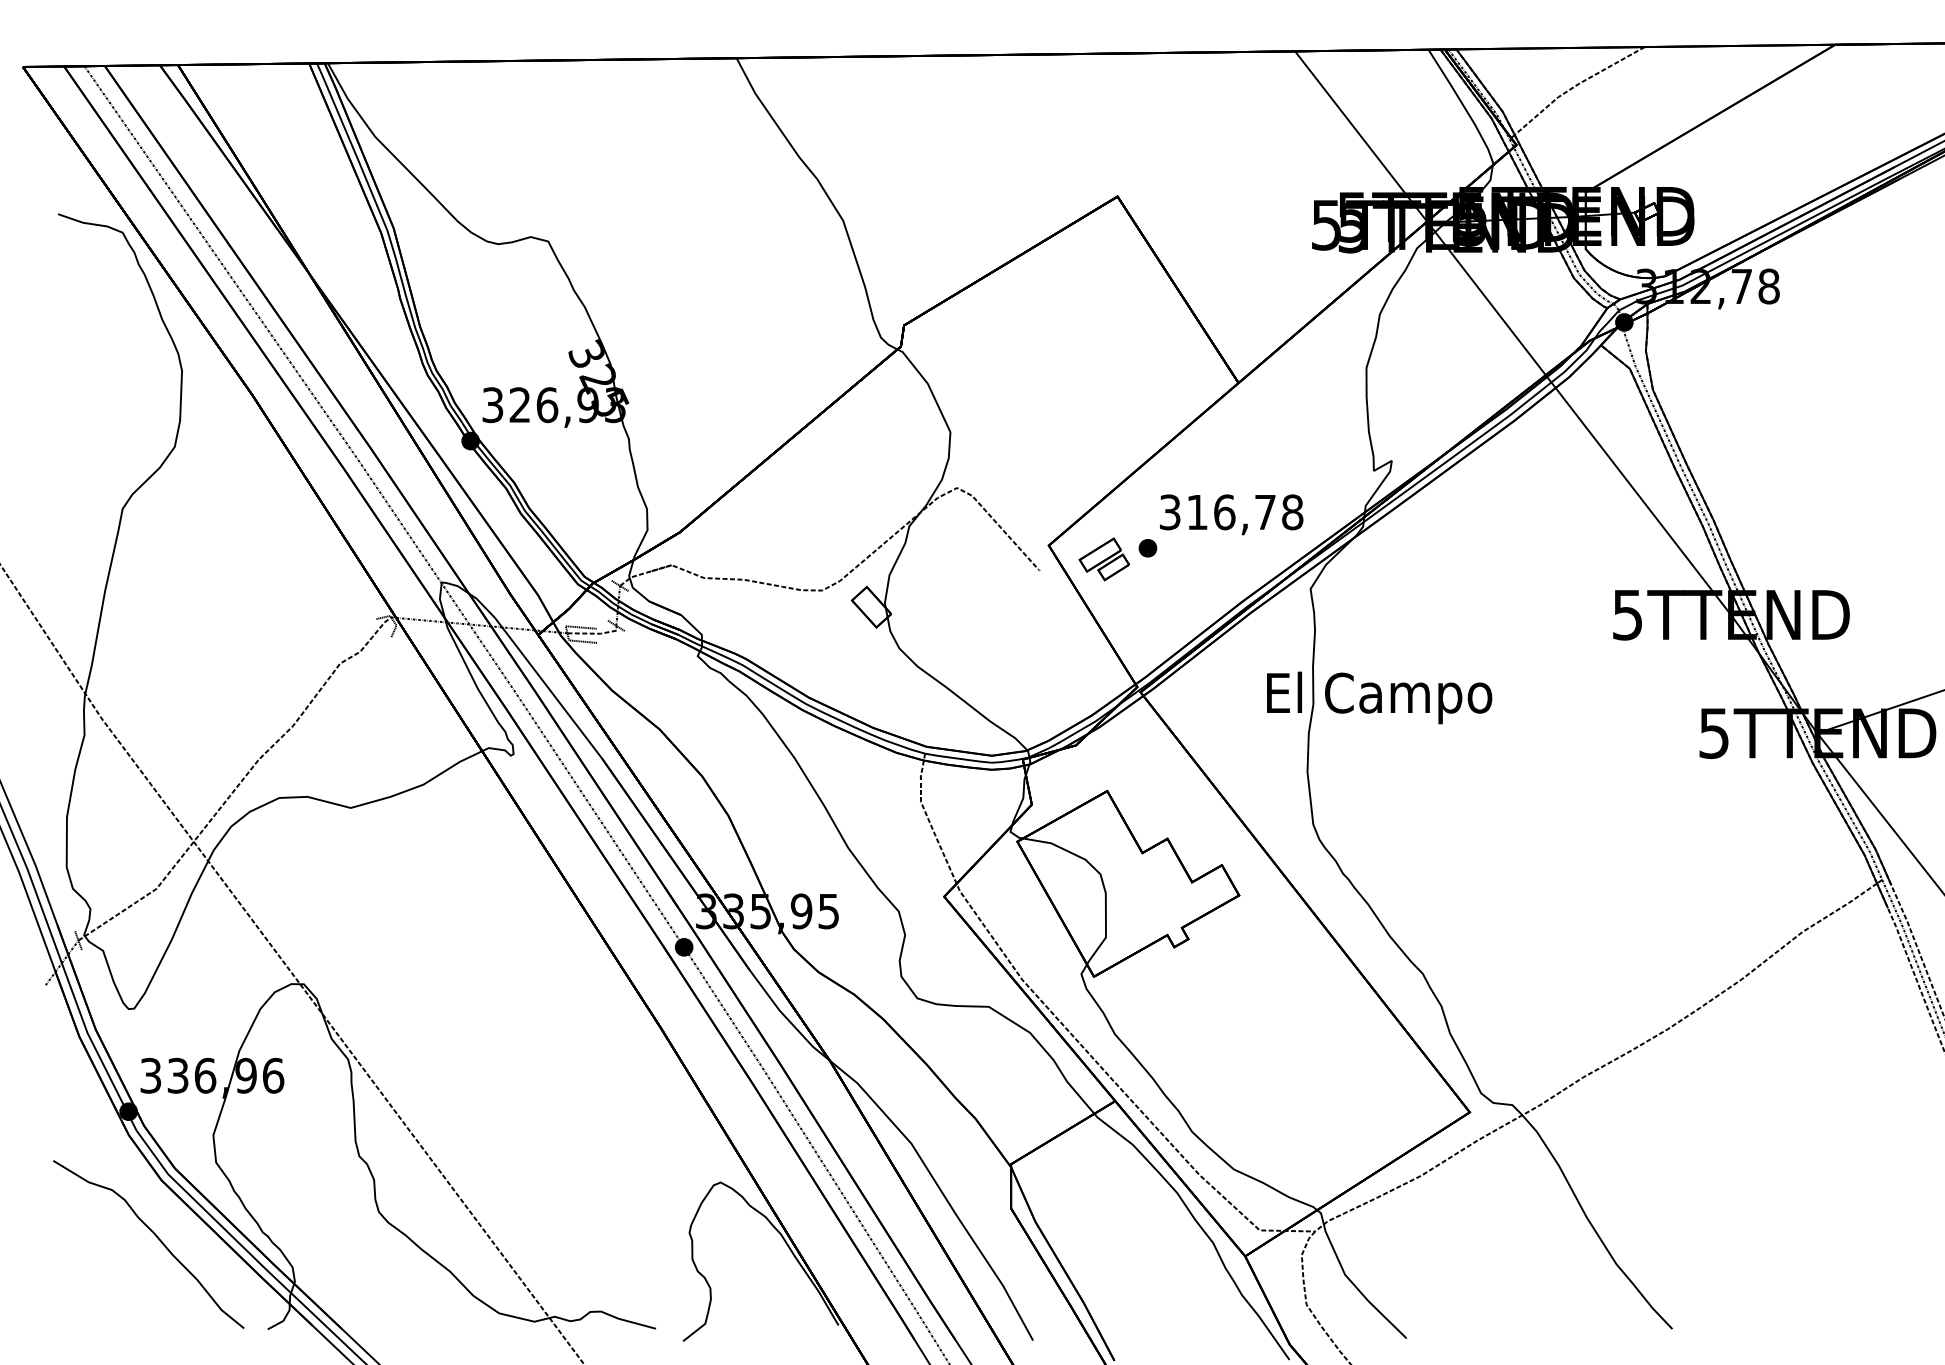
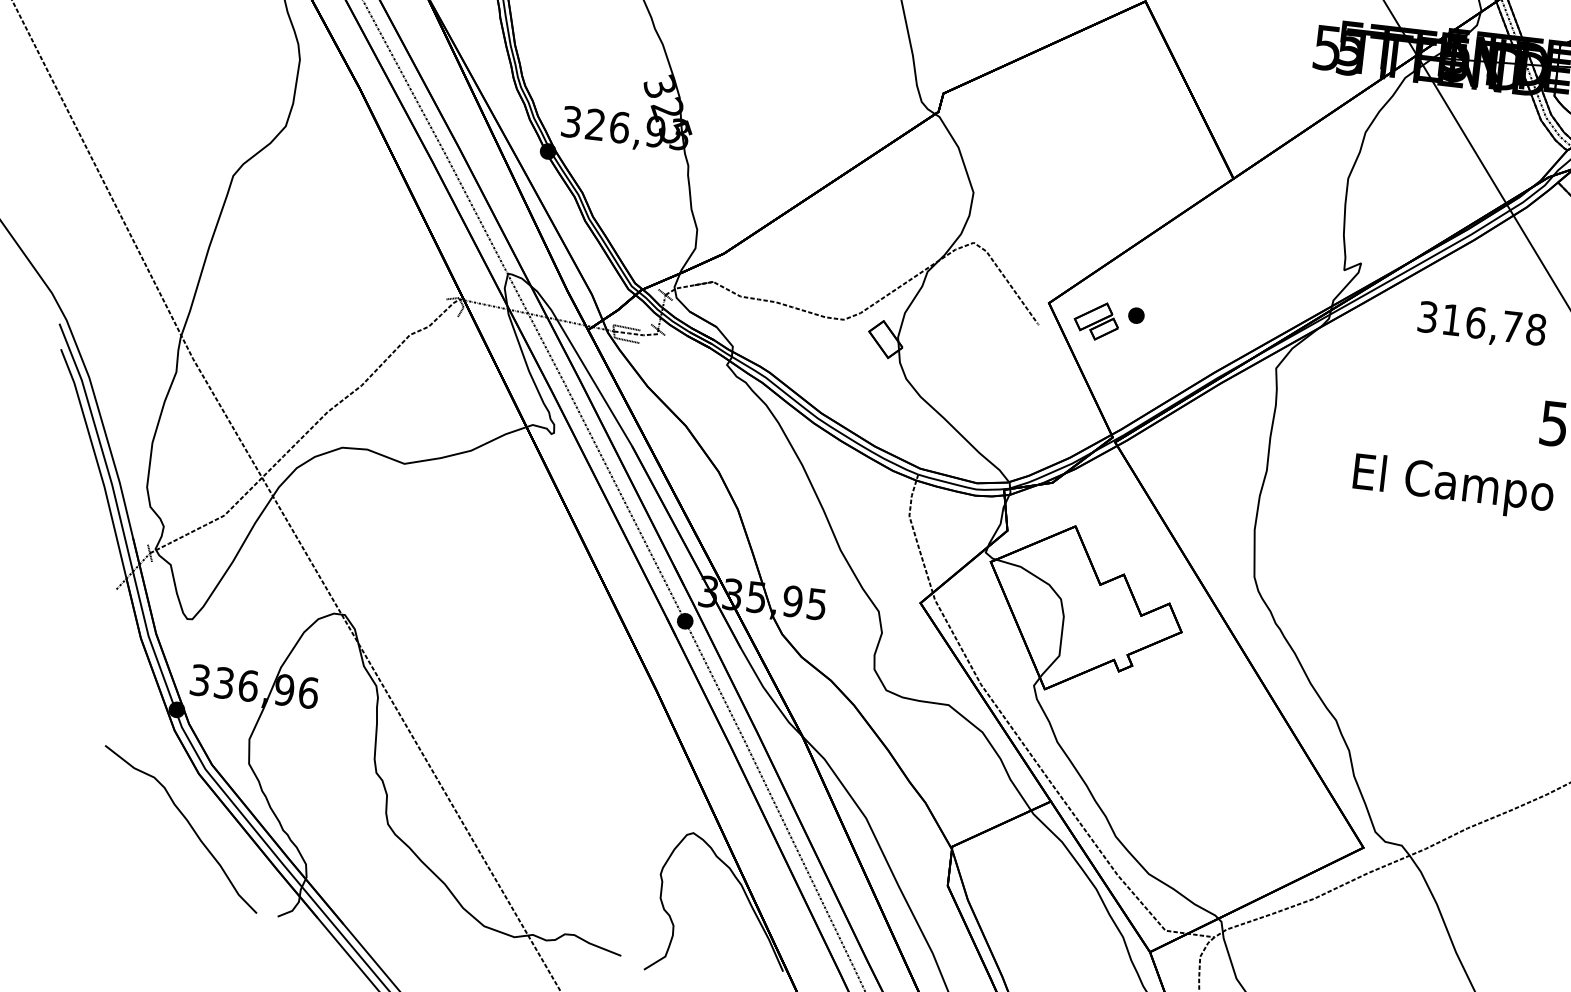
text: (1231, 514) -> (1481, 325), moved
text: (1379, 697) -> (1453, 486), moved

